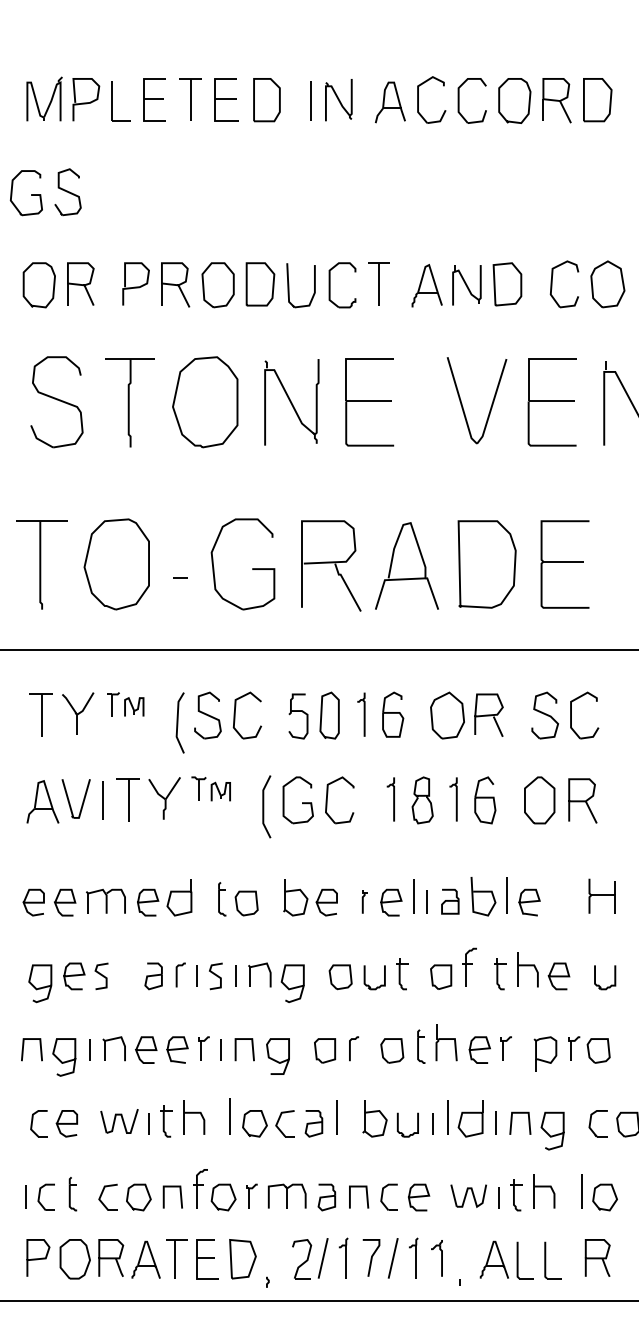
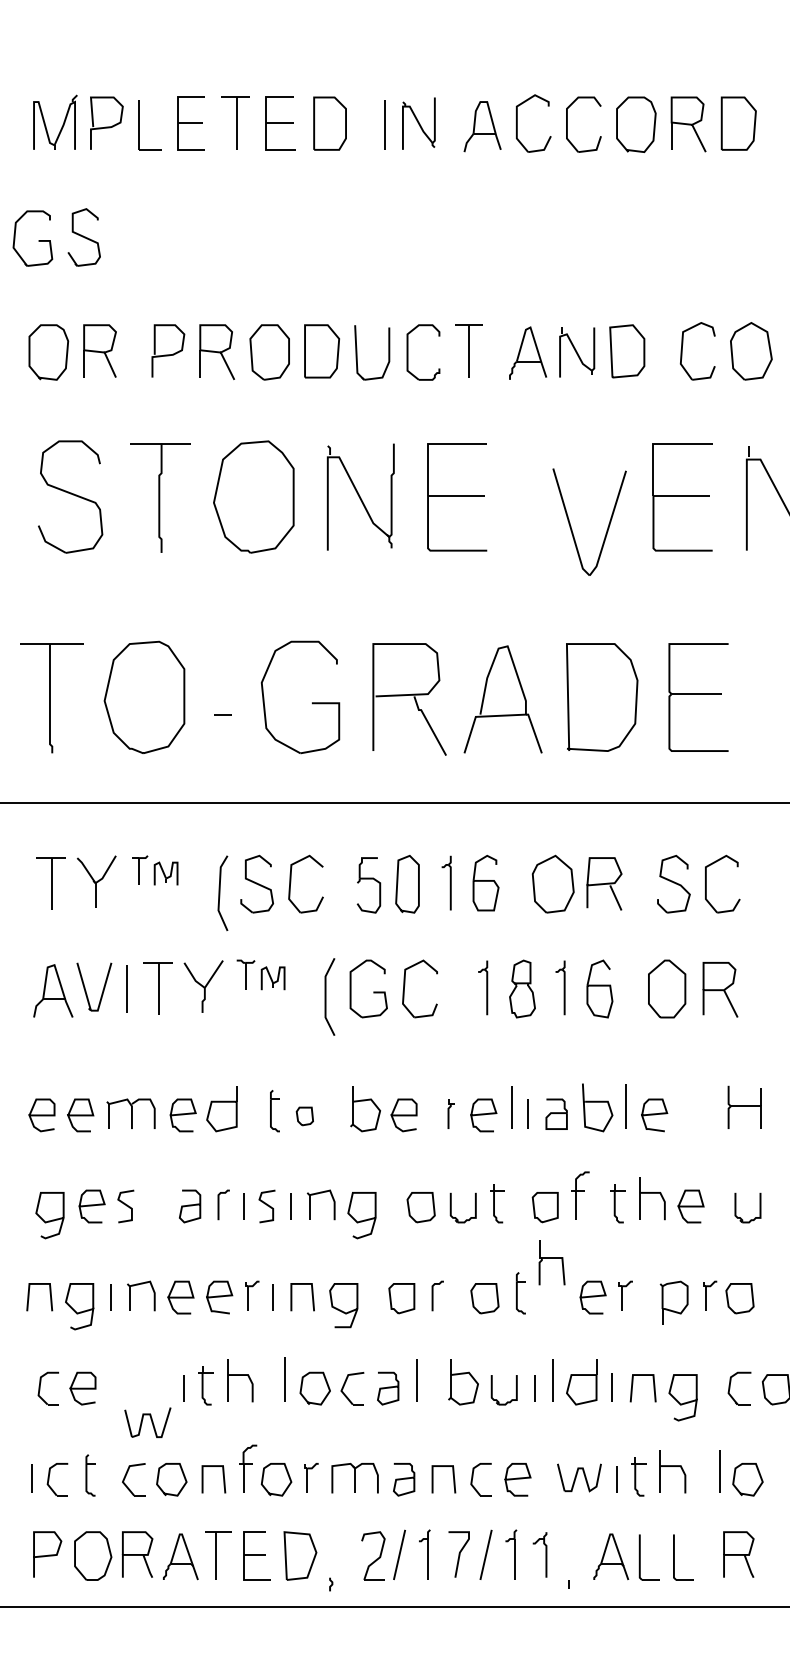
part: (462, 403) -> (571, 525), moved
part: (246, 903) -> (304, 1116), size x0.6
part: (446, 1042) -> (551, 1262), moved
part: (119, 1121) -> (147, 1422), moved

